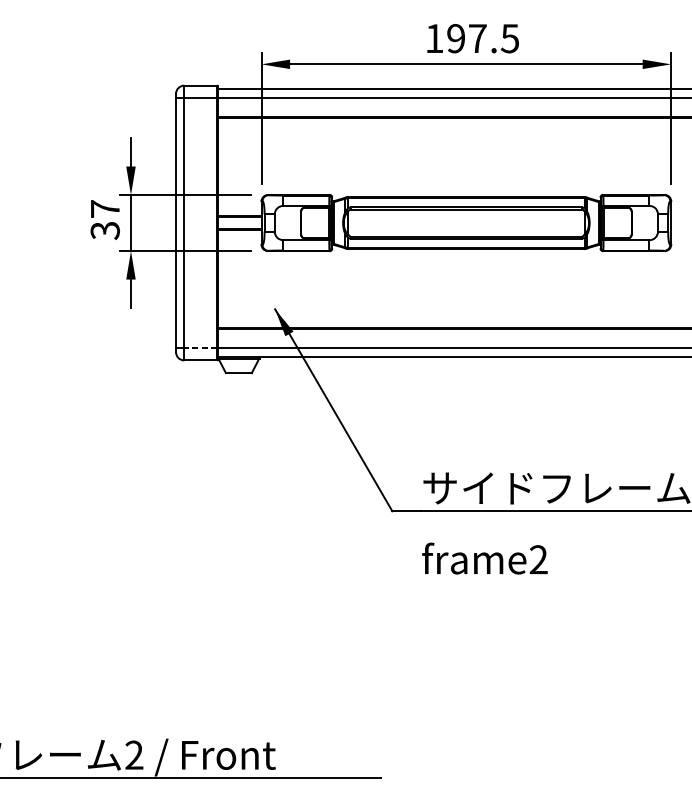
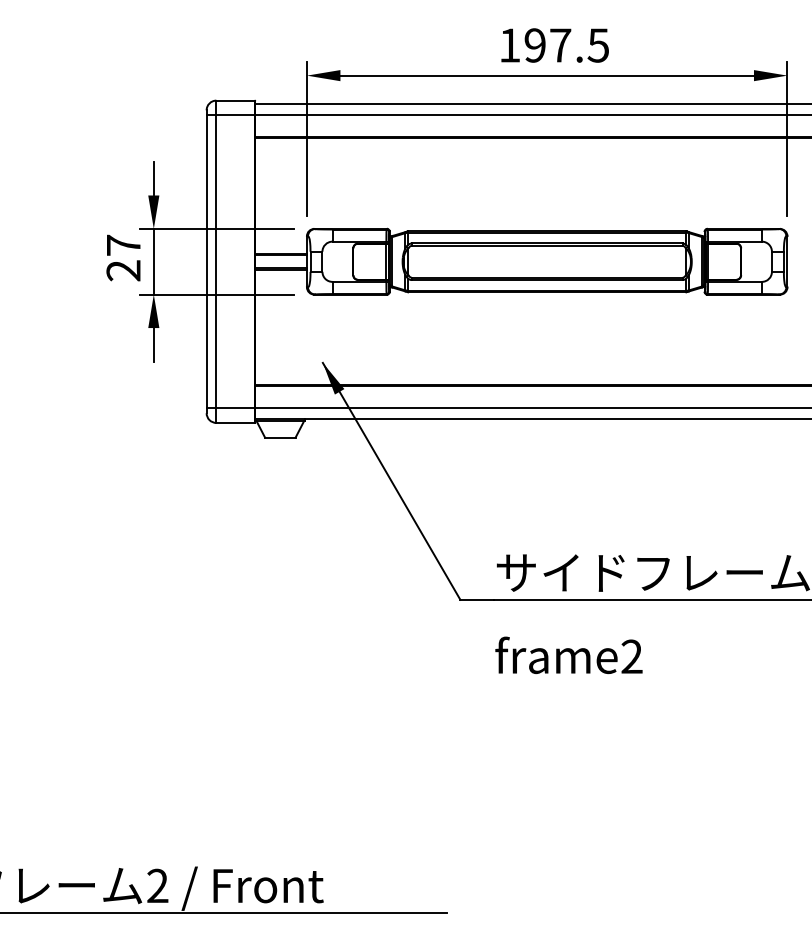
text: (105, 230) -> (123, 270), 37 -> 27
line: (200, 348) -> (235, 408), dashed -> solid

